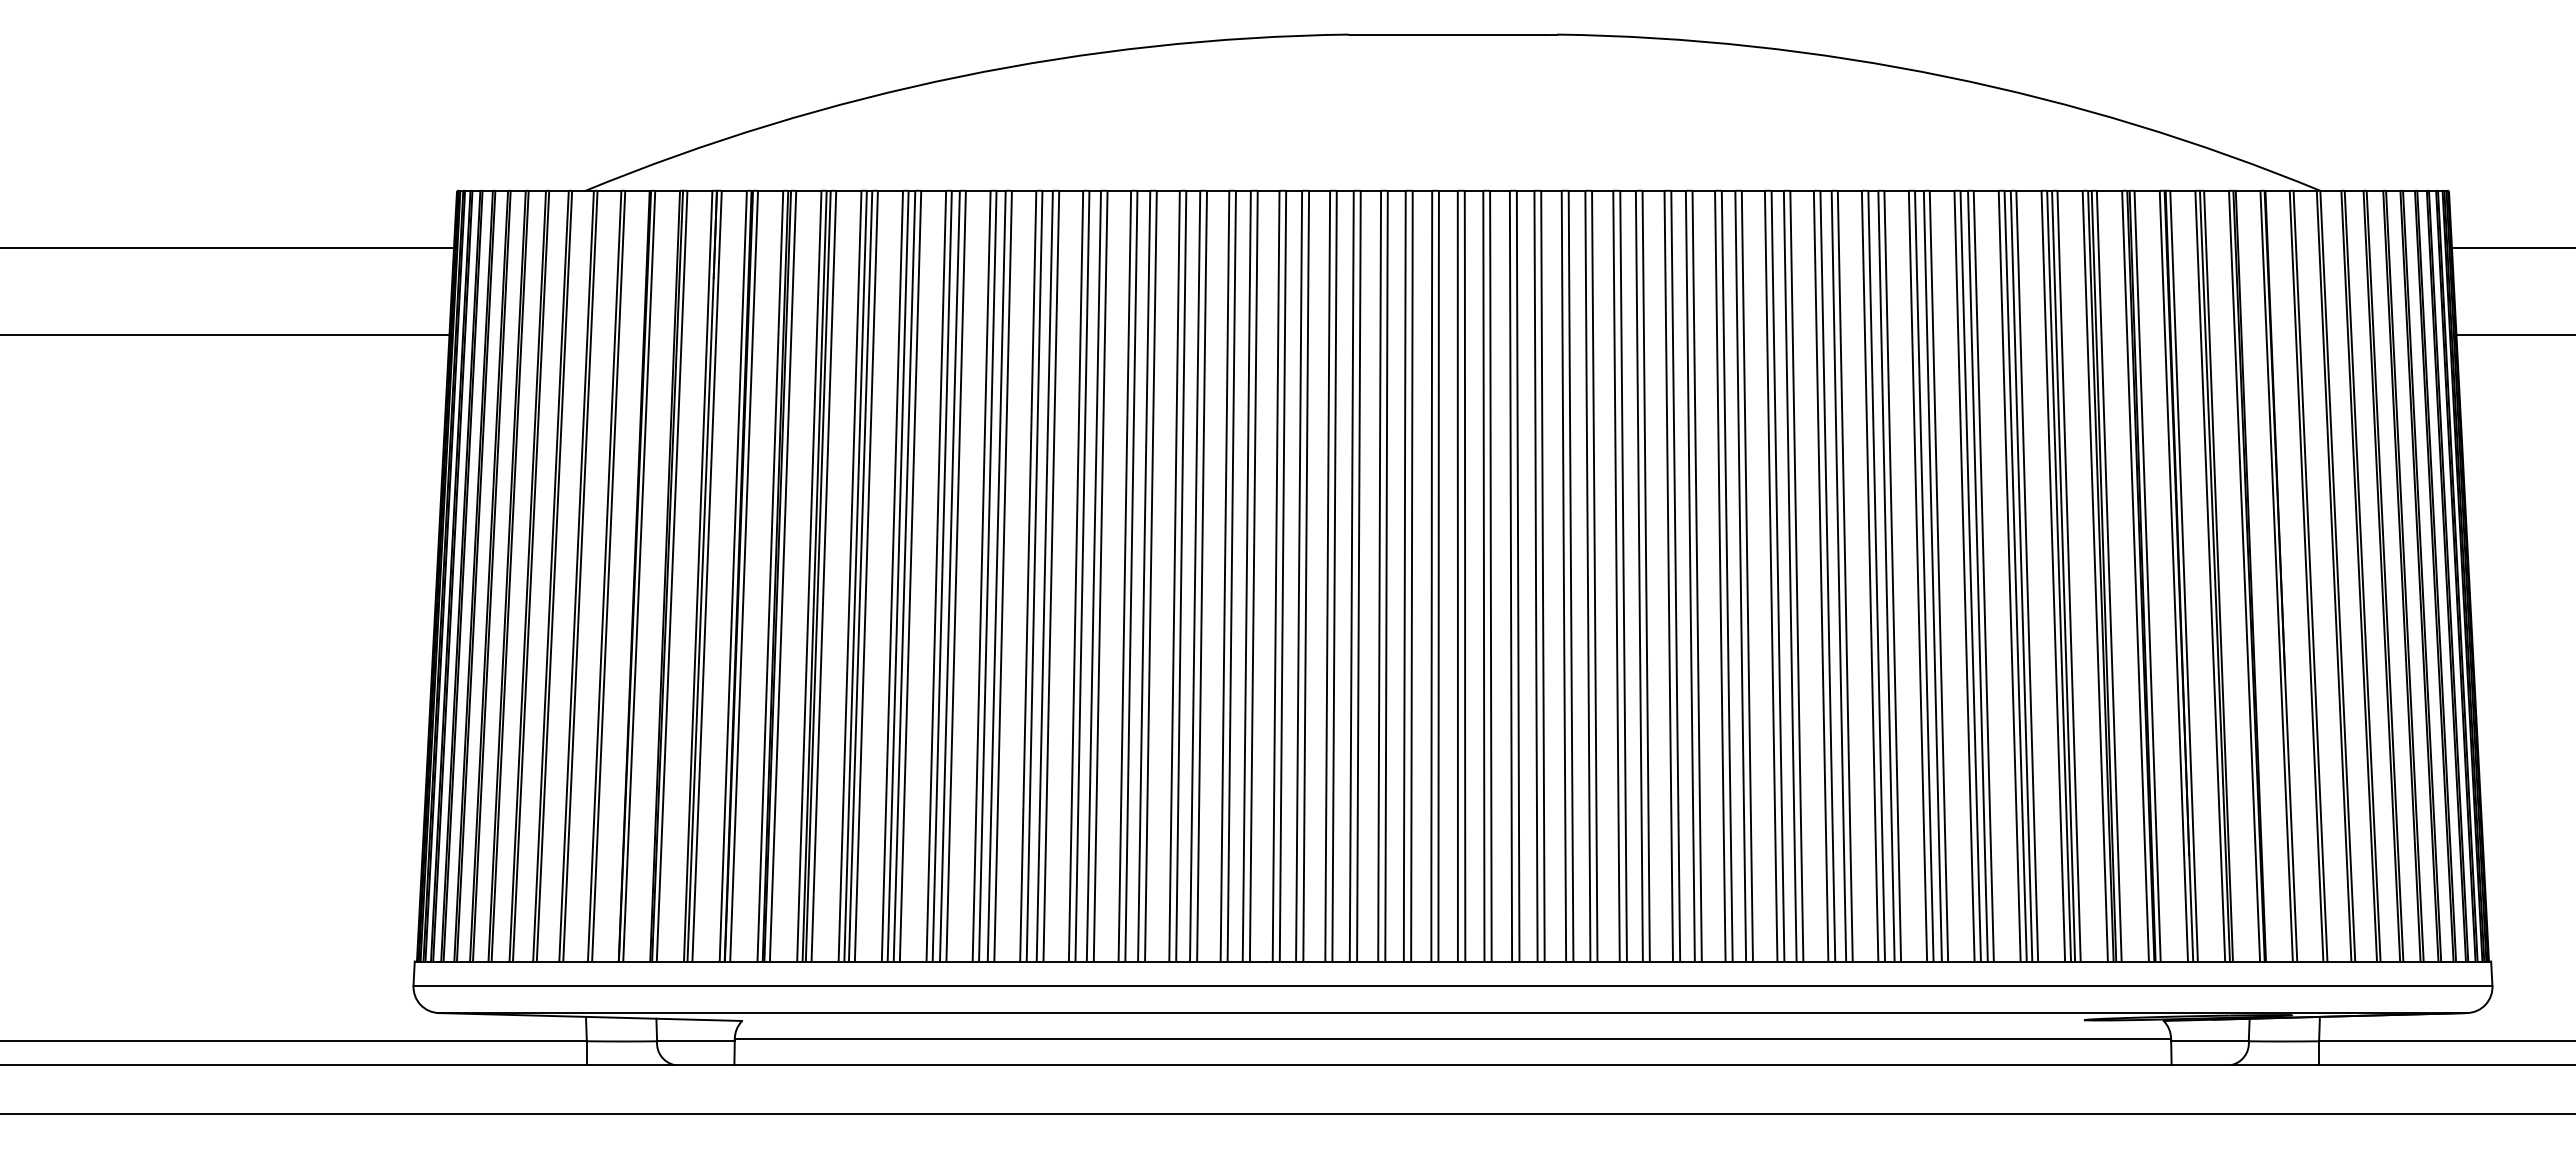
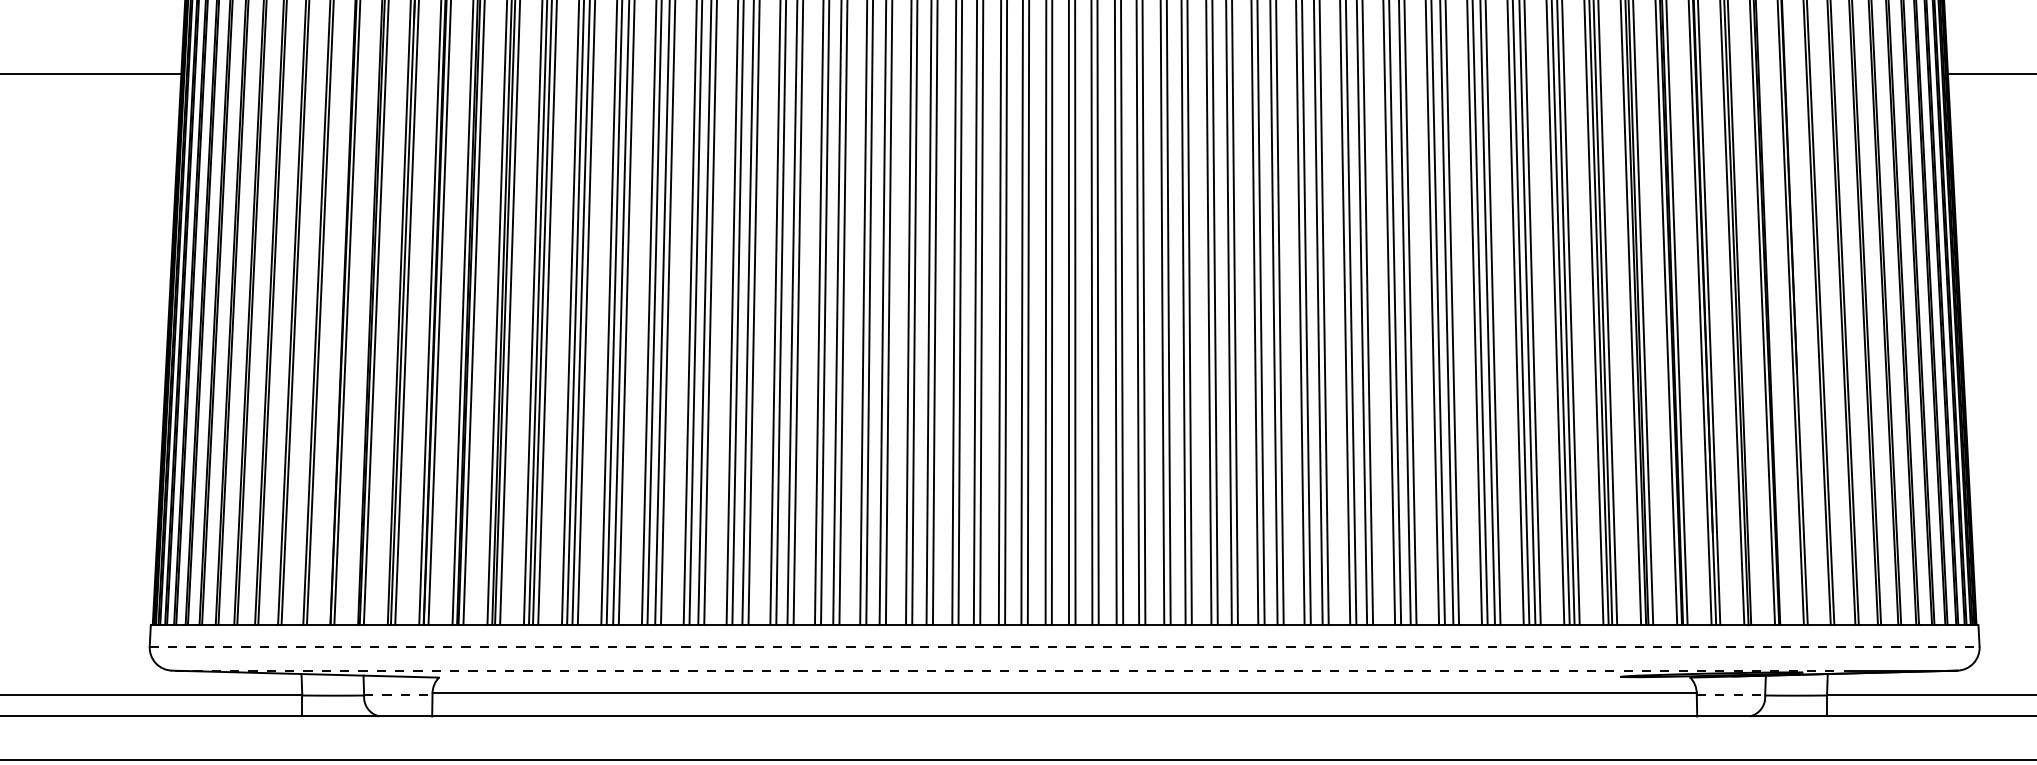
line: (1453, 985) -> (1065, 646), solid -> dashed
line: (1393, 1013) -> (1012, 671), solid -> dashed
line: (695, 1041) -> (397, 695), solid -> dashed
line: (2210, 1041) -> (1731, 695), solid -> dashed

